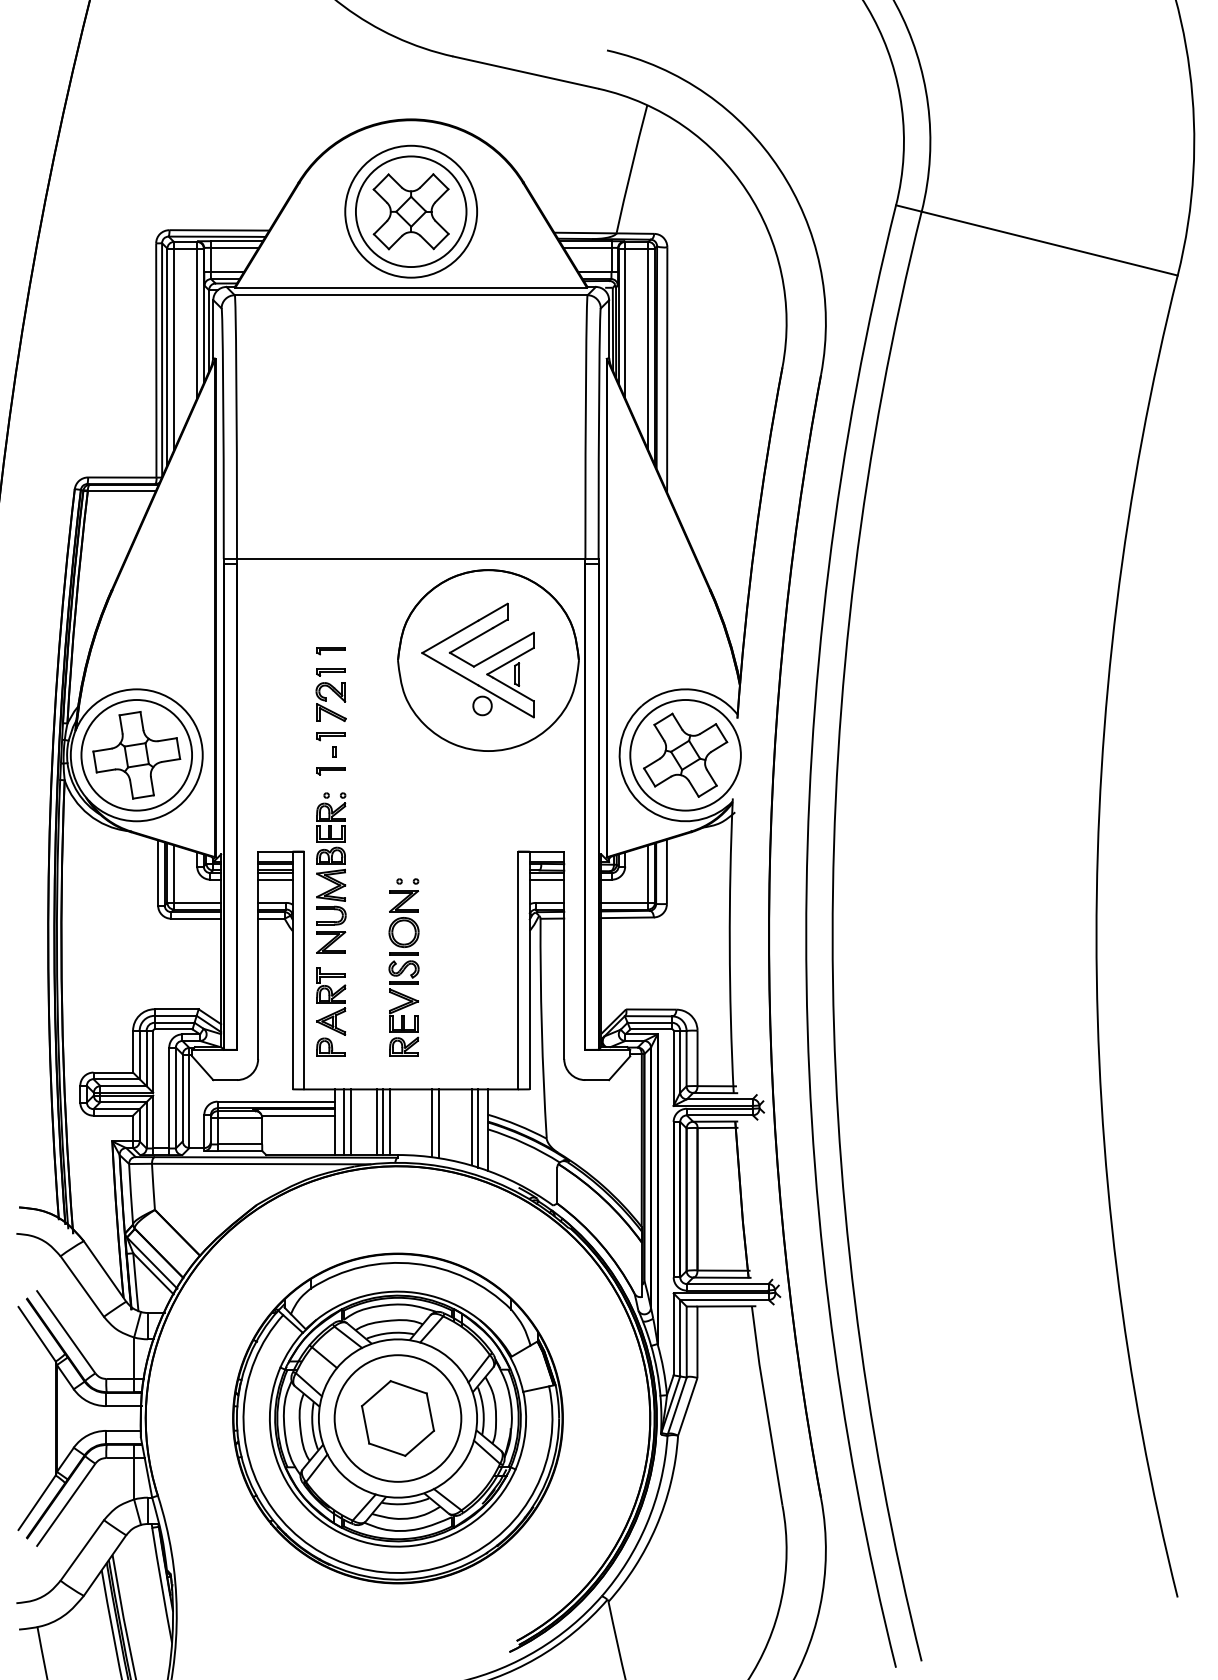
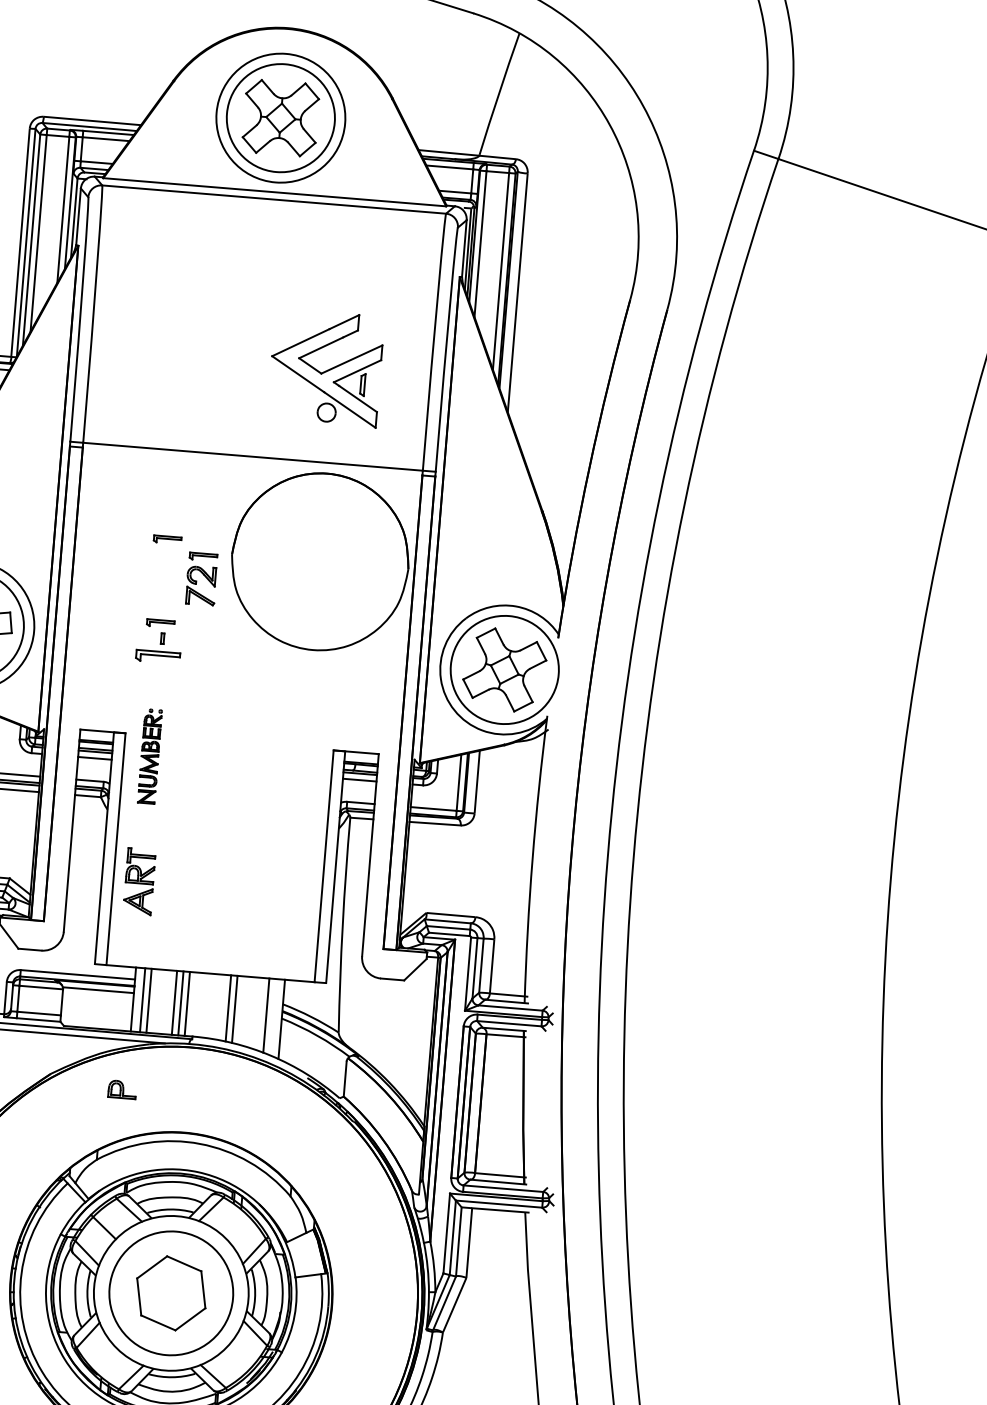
part: (477, 660) -> (325, 367), moved
part: (330, 694) -> (201, 578), moved
part: (330, 771) -> (157, 657), size x1.6
part: (331, 872) -> (150, 755), size x0.6
part: (403, 967) -> (212, 854), removed
part: (330, 1046) -> (121, 1089), moved
line: (478, 1128) -> (273, 1017), removed

